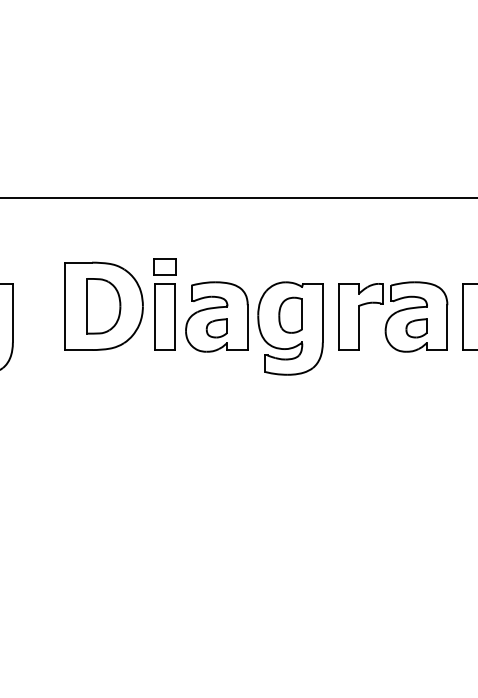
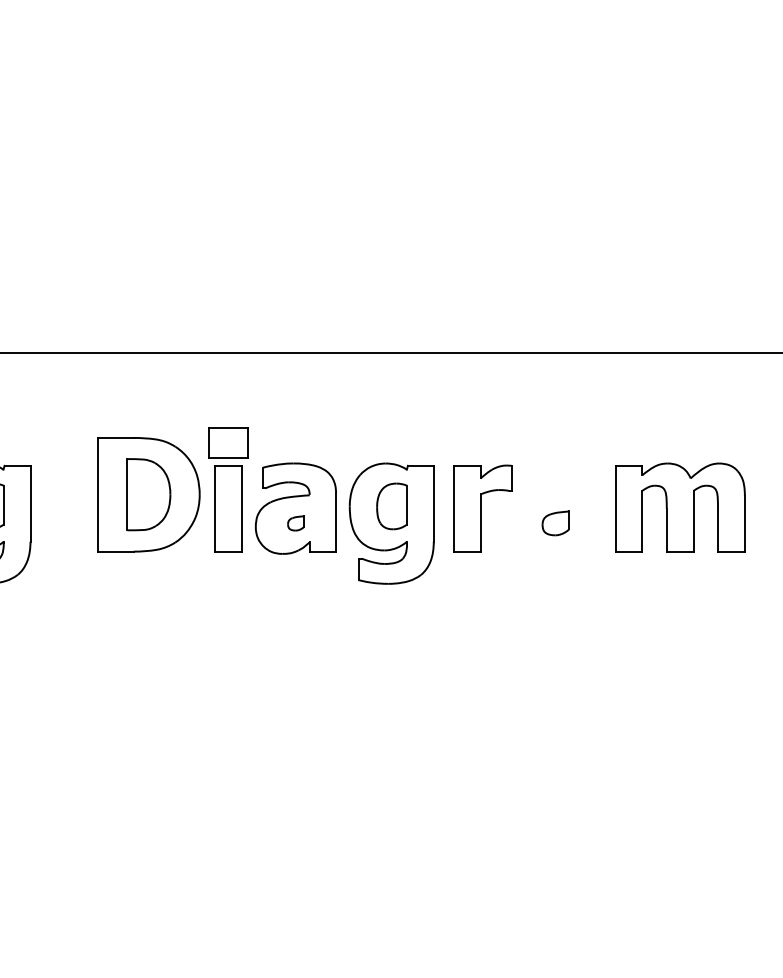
part: (165, 266) -> (228, 443), size x1.4
part: (416, 316) -> (555, 508), removed
part: (216, 328) -> (295, 523), size x0.6

